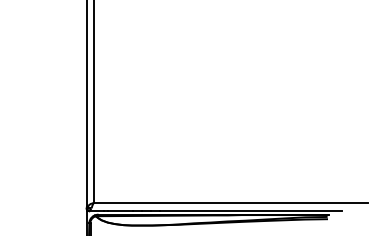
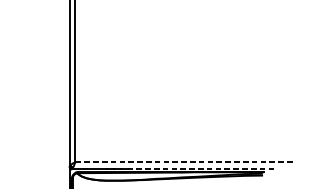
line: (230, 202) -> (184, 162), solid -> dashed
line: (250, 210) -> (200, 168), solid -> dashed

